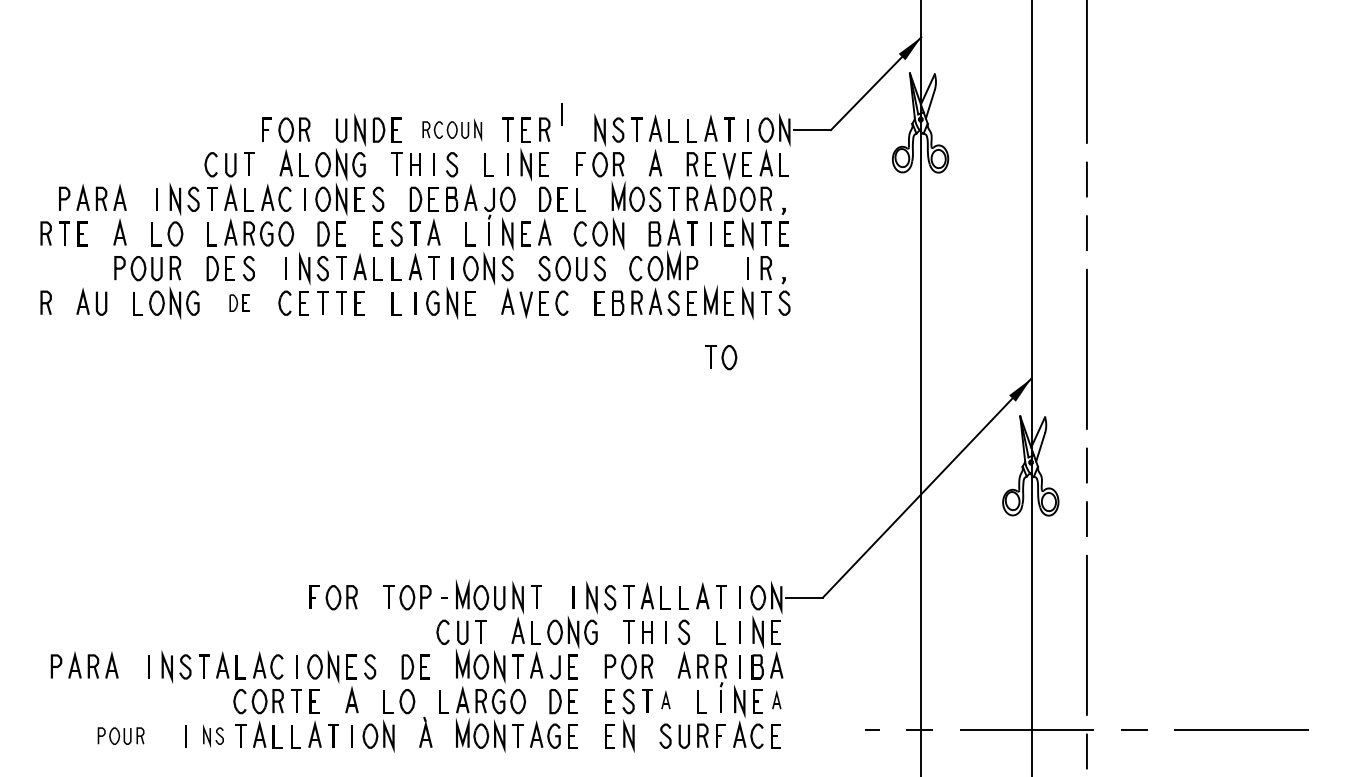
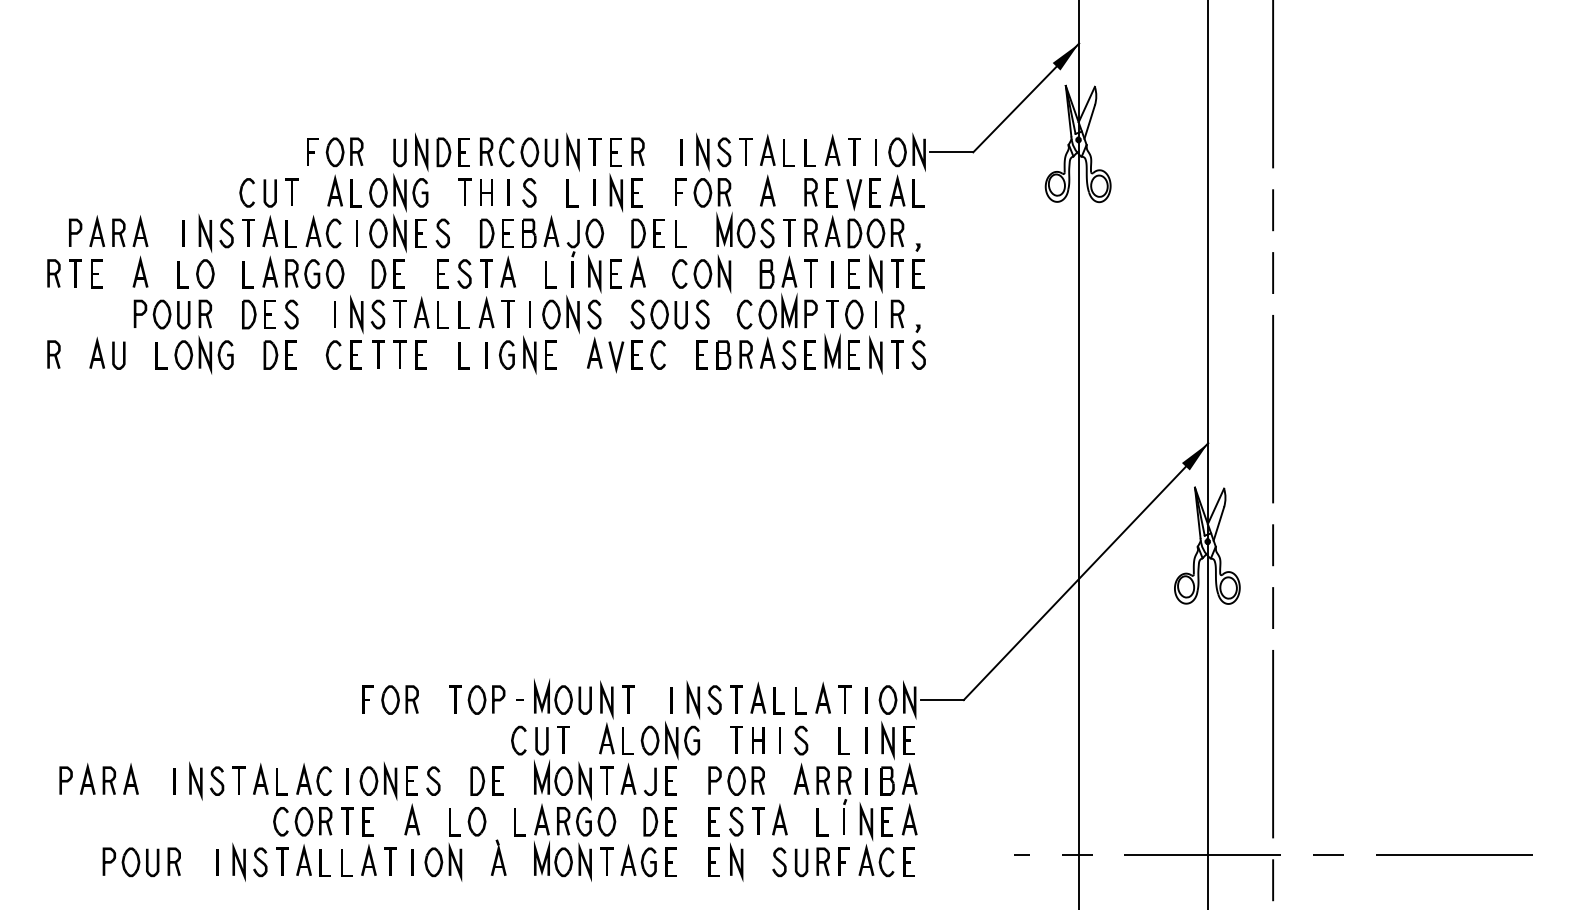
line: (561, 114) -> (681, 152), moved
part: (451, 129) -> (528, 151), size x1.43
part: (239, 302) -> (280, 354), size x1.43
part: (721, 357) -> (845, 314), moved
part: (665, 699) -> (779, 819), size x1.43
part: (776, 699) -> (909, 819), size x1.43
part: (120, 735) -> (141, 861), size x1.43
part: (213, 735) -> (249, 861), size x1.43

